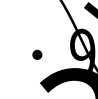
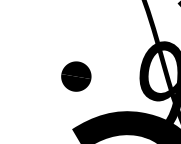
part: (37, 54) -> (76, 75), size x1.6

